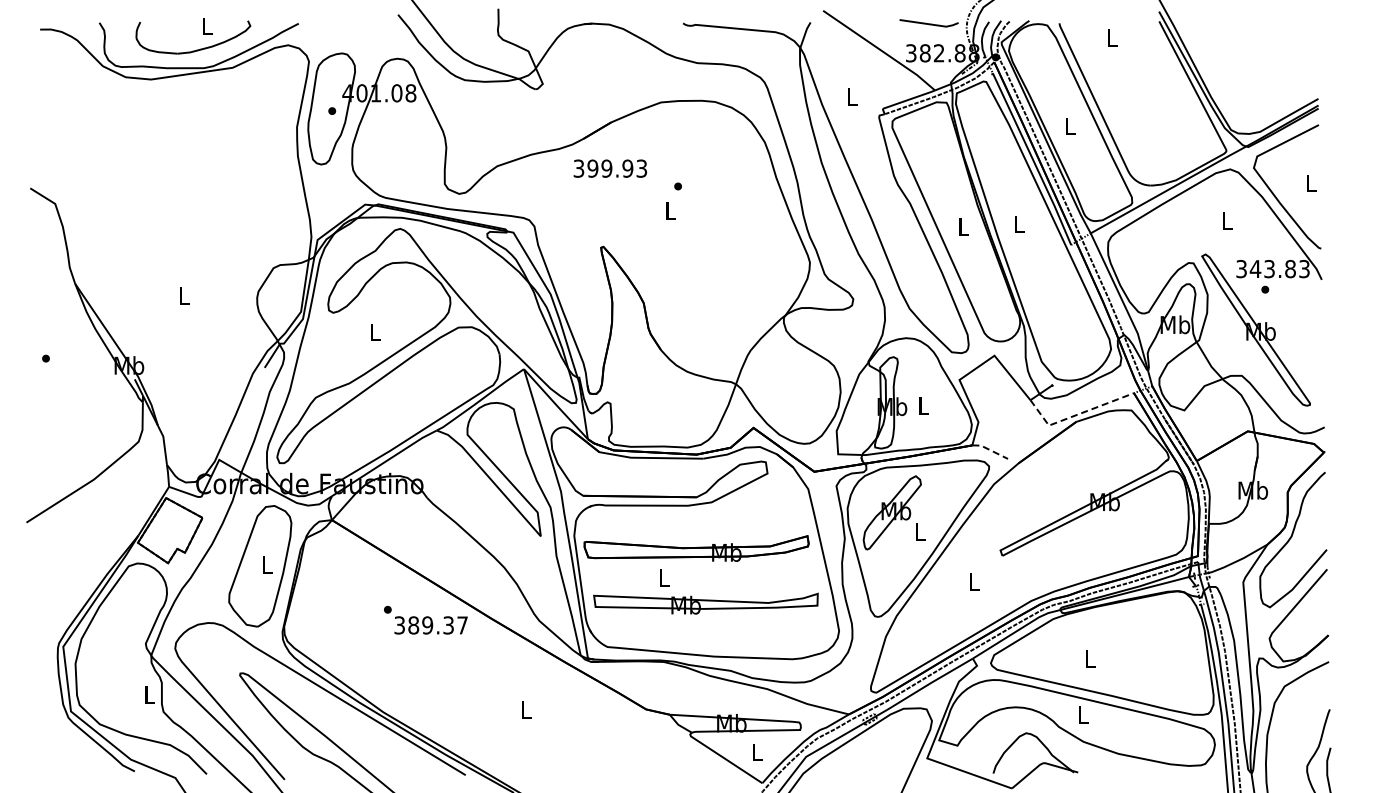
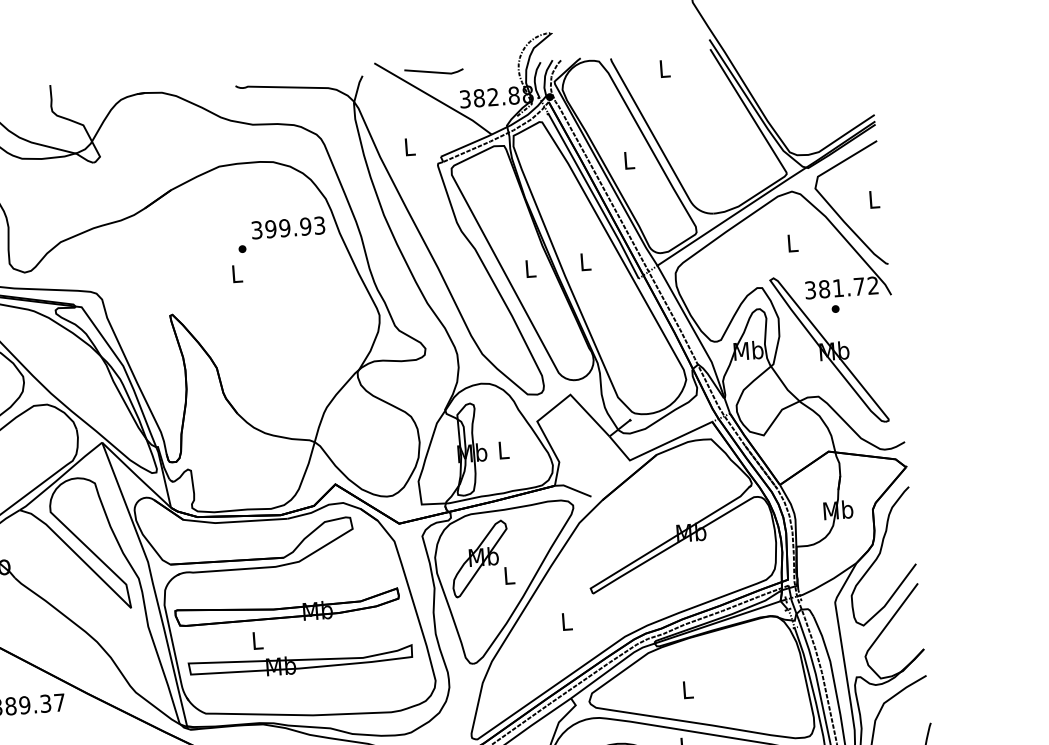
line: (928, 23) -> (433, 71), moved
text: (610, 168) -> (288, 227), moved
text: (1279, 268) -> (848, 286), 343.83 -> 381.72
line: (1076, 415) -> (656, 448), dashed -> solid
line: (990, 450) -> (573, 489), dashed -> solid

